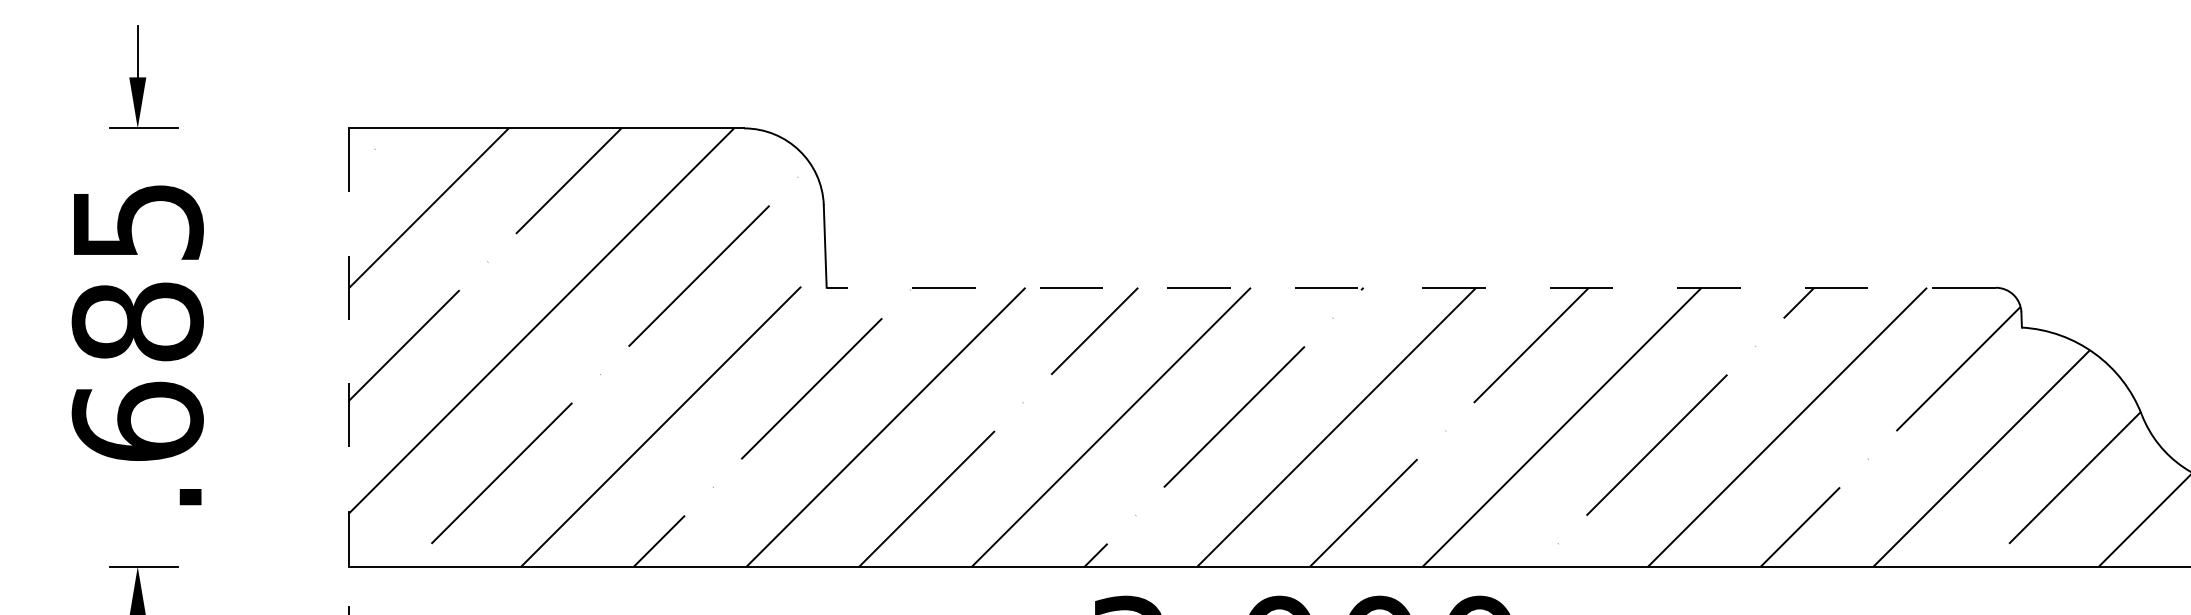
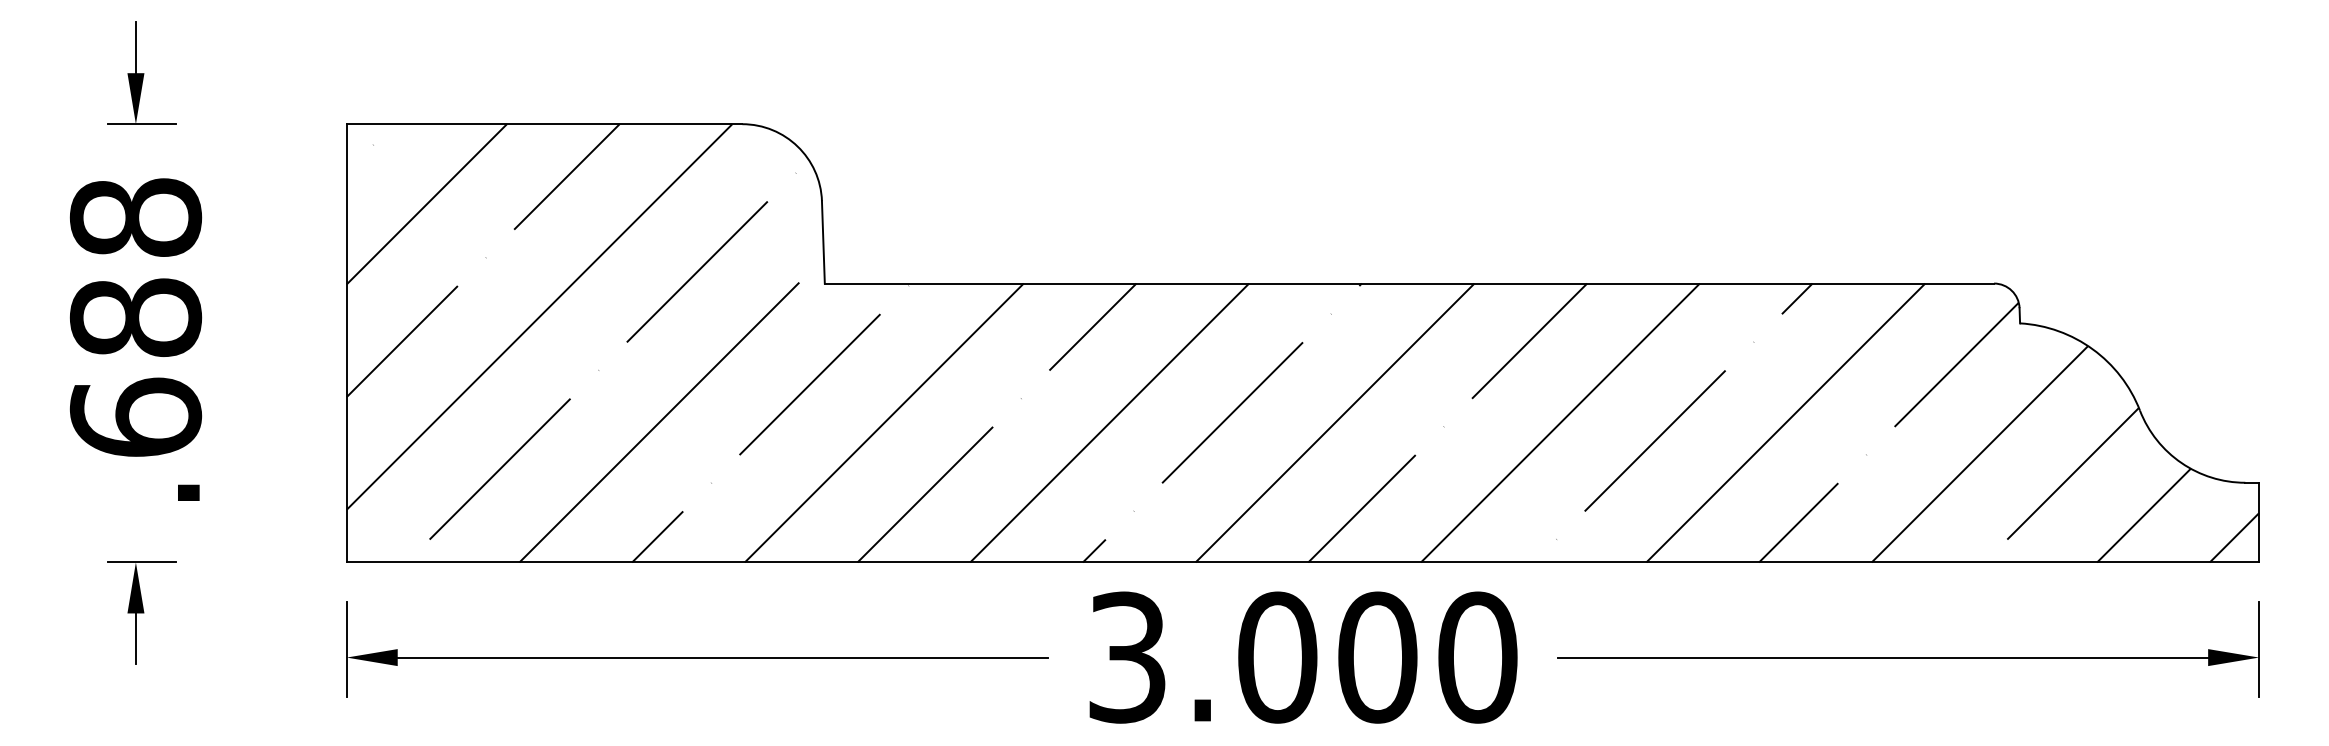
text: (137, 221) -> (135, 217), .685 -> .688
line: (1411, 287) -> (1409, 283), dashed -> solid
line: (348, 347) -> (346, 343), dashed -> solid

